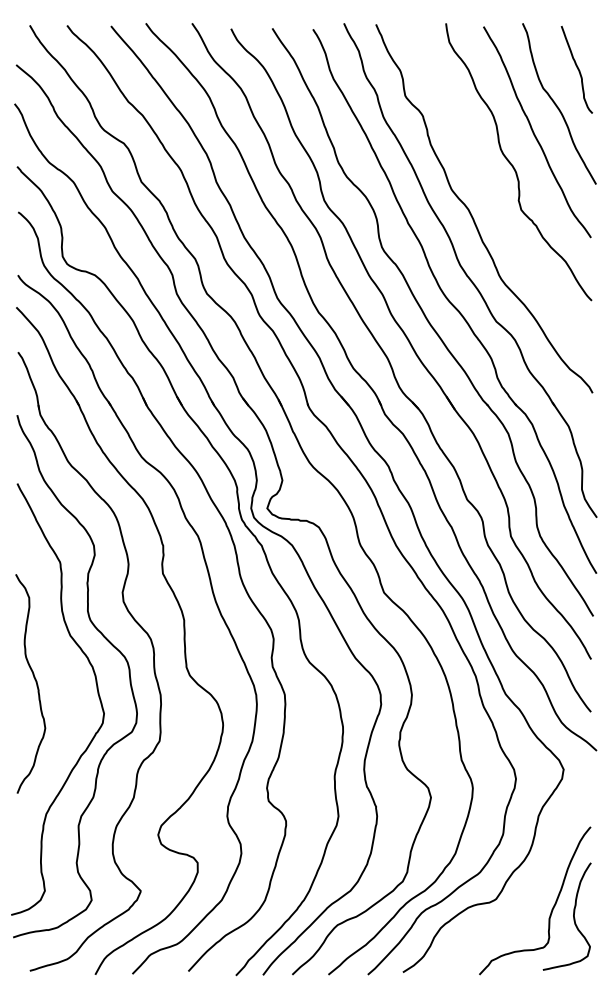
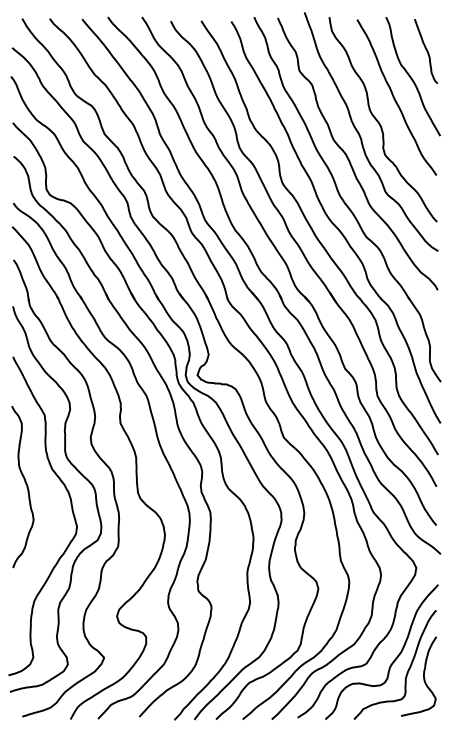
curve: (488, 184) -> (360, 136), added
curve: (35, 682) -> (26, 486), moved
curve: (532, 895) -> (393, 660), added

